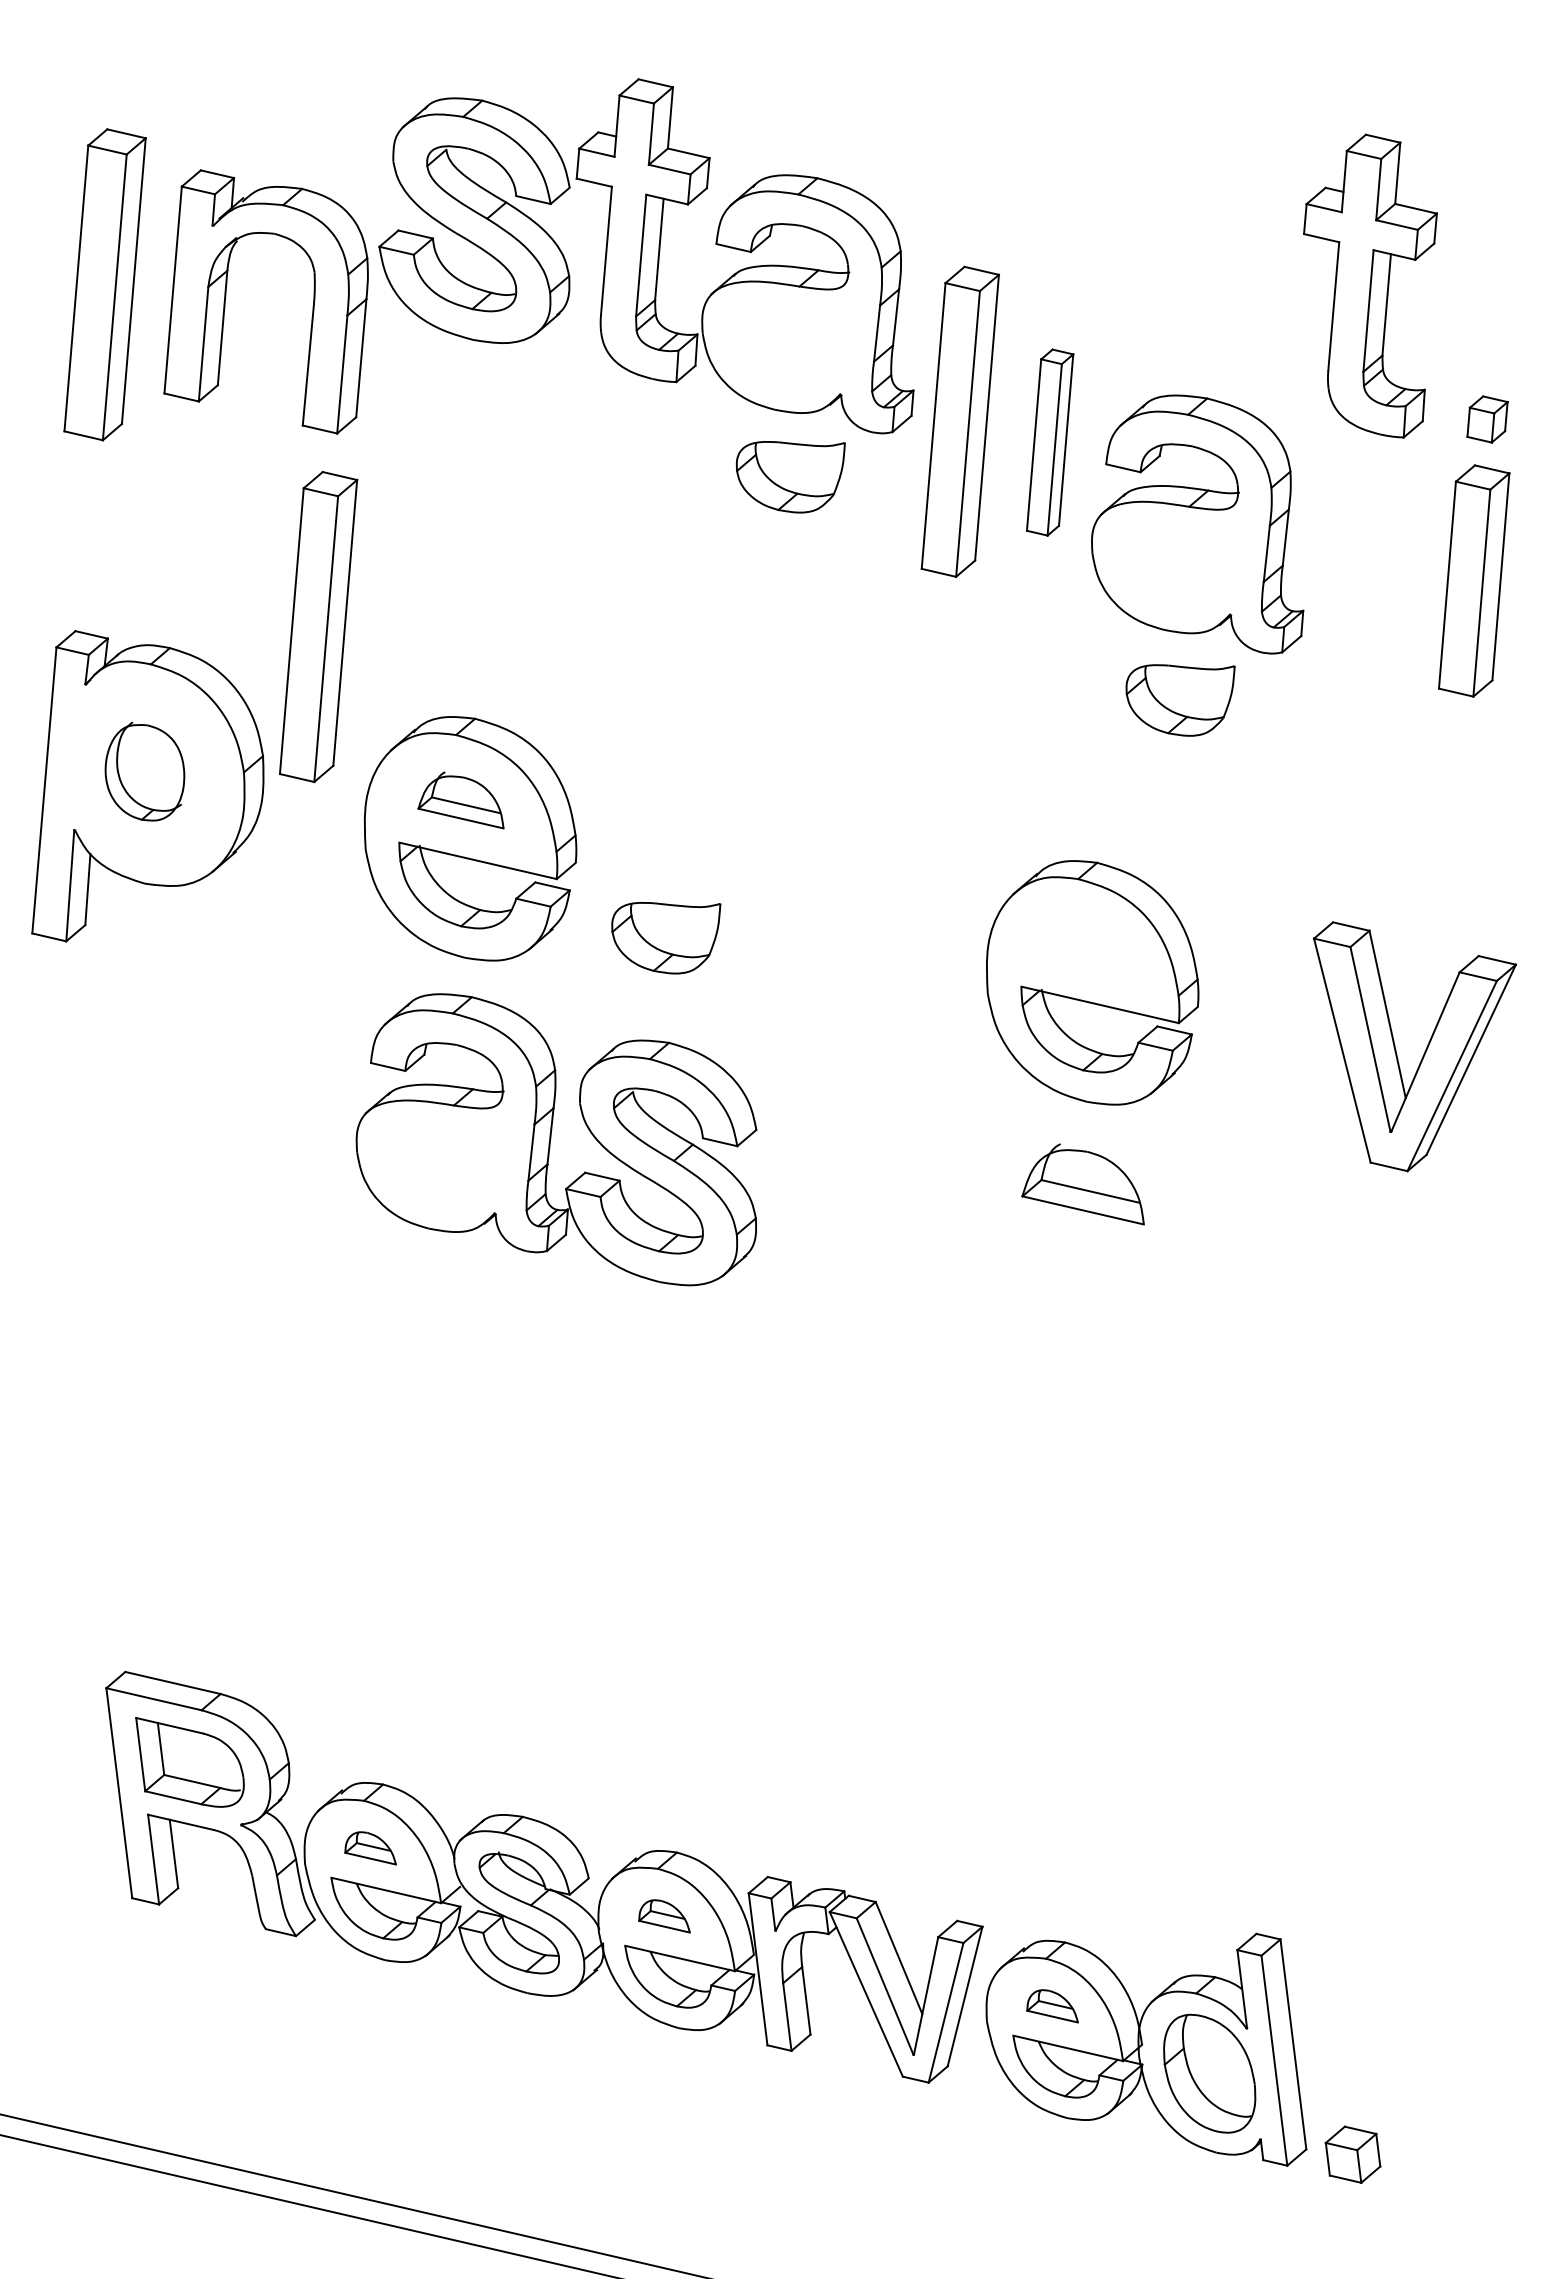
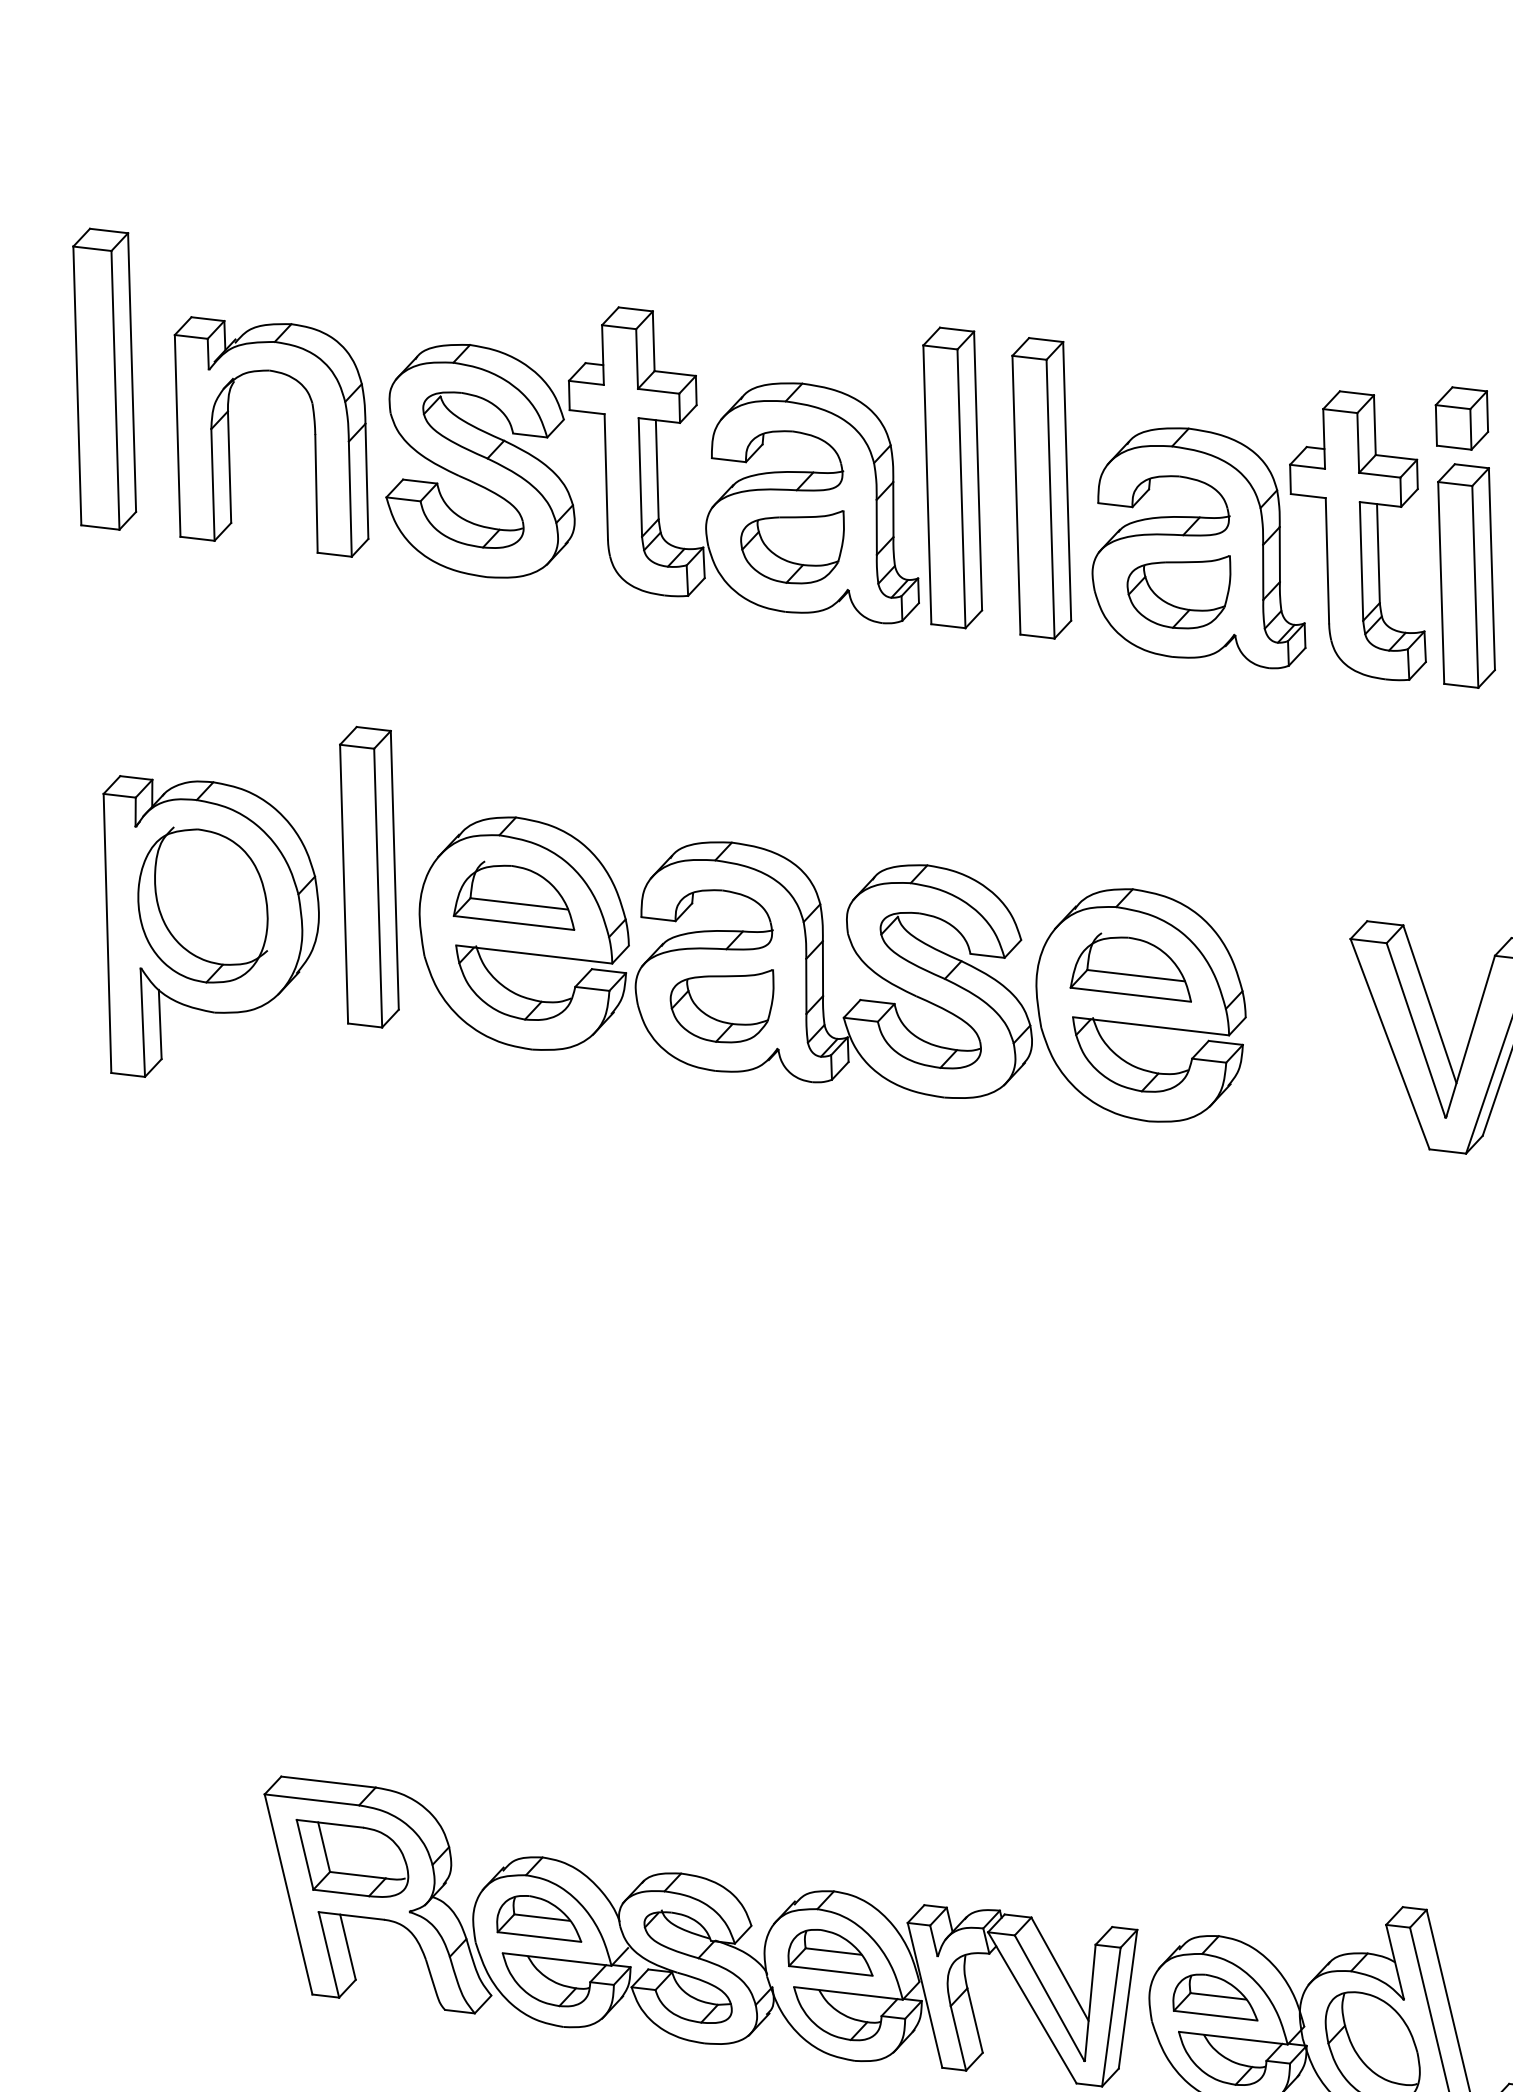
part: (646, 256) -> (645, 477), moved
part: (104, 284) -> (104, 379), moved
part: (1370, 285) -> (1360, 536), moved
part: (1487, 419) -> (1461, 418), size x1.43
part: (1049, 442) -> (1041, 488), size x1.67
part: (318, 627) -> (369, 877), moved
part: (1180, 700) -> (1181, 594), moved
part: (144, 771) -> (202, 904), size x1.67
part: (460, 800) -> (510, 898), size x1.43
part: (556, 1139) -> (829, 970), moved
part: (1082, 1184) -> (1127, 969), moved
part: (370, 1848) -> (537, 1920), size x1.67
part: (664, 1916) -> (828, 1954), size x1.67
part: (1052, 2006) -> (1213, 1999), size x1.67

